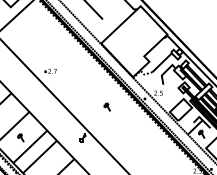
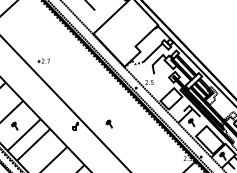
part: (106, 106) -> (108, 123), moved

